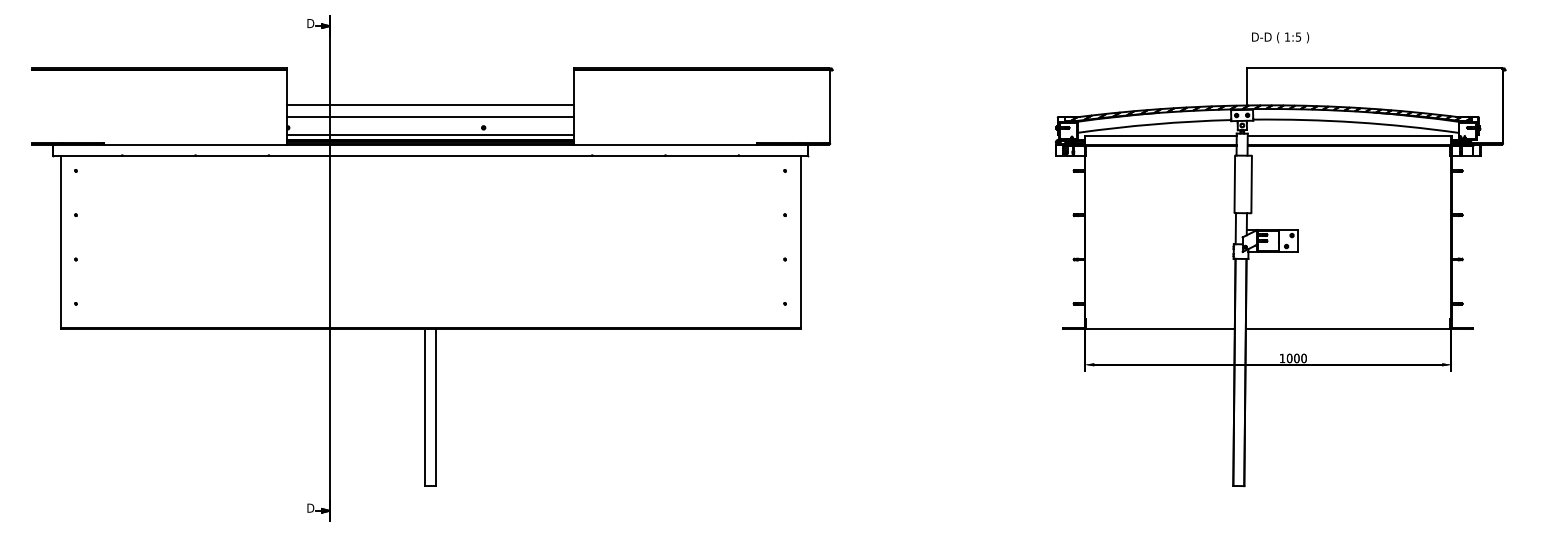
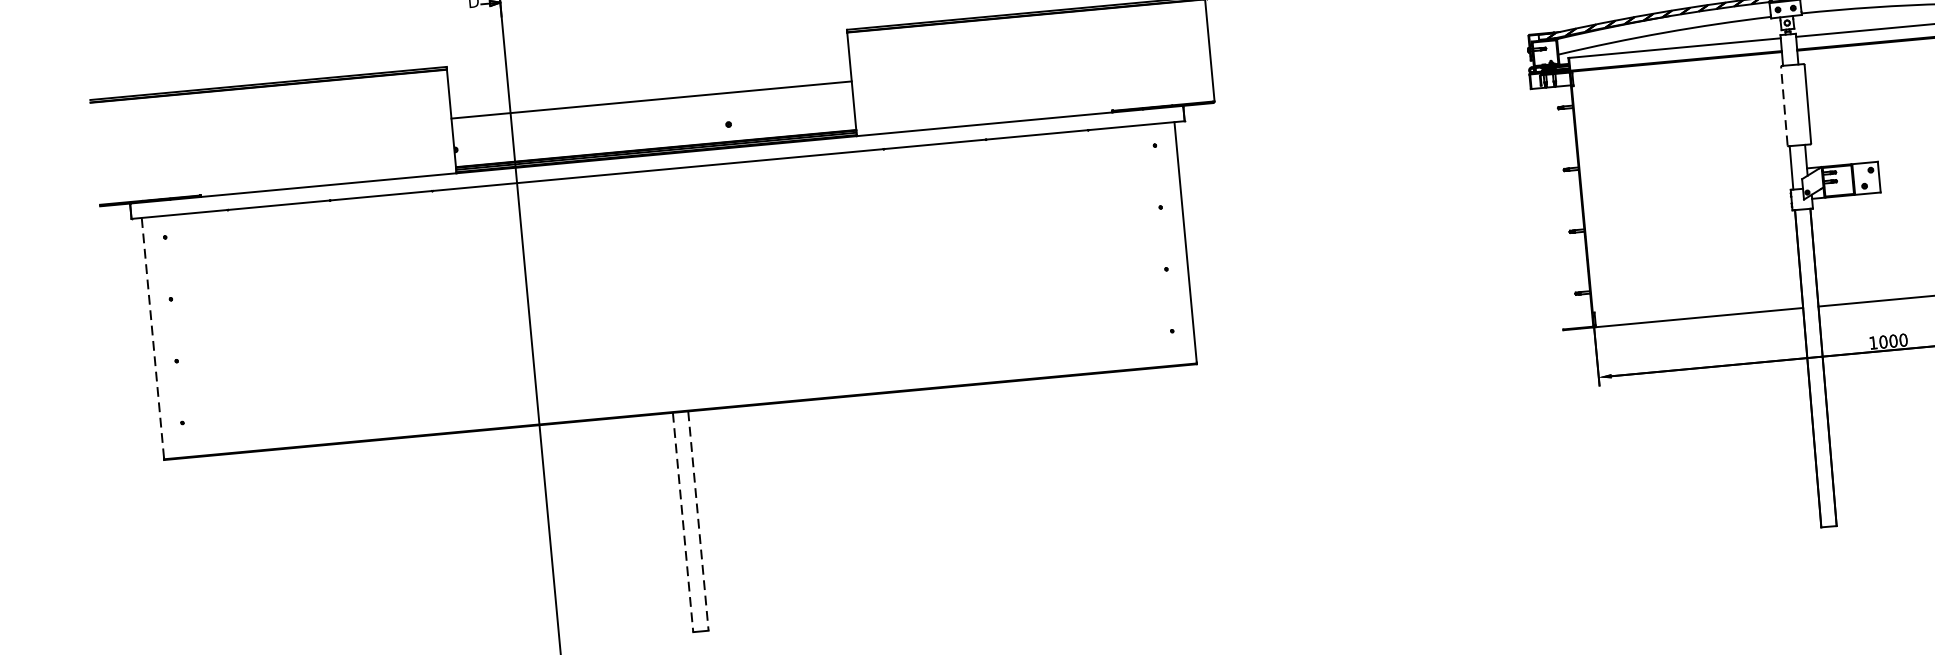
line: (430, 116) -> (652, 115), removed
line: (430, 135) -> (655, 142), removed
line: (1234, 183) -> (1783, 105), solid -> dashed
line: (60, 241) -> (152, 337), solid -> dashed
line: (425, 407) -> (683, 522), solid -> dashed
line: (436, 407) -> (699, 520), solid -> dashed

